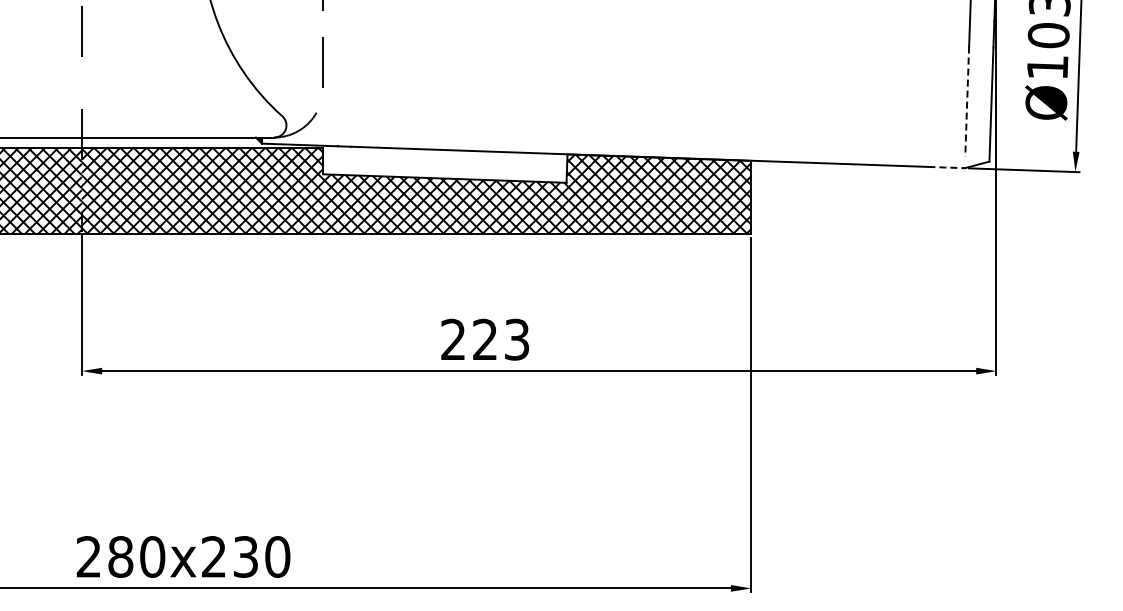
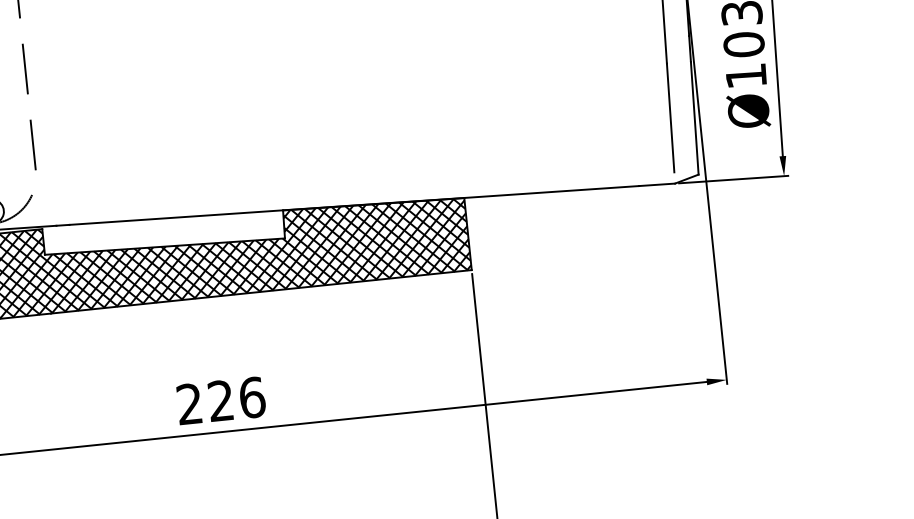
line: (967, 102) -> (671, 118), dashed -> solid
line: (947, 167) -> (657, 184), dashed -> solid
text: (516, 339) -> (251, 397), 223 -> 226

